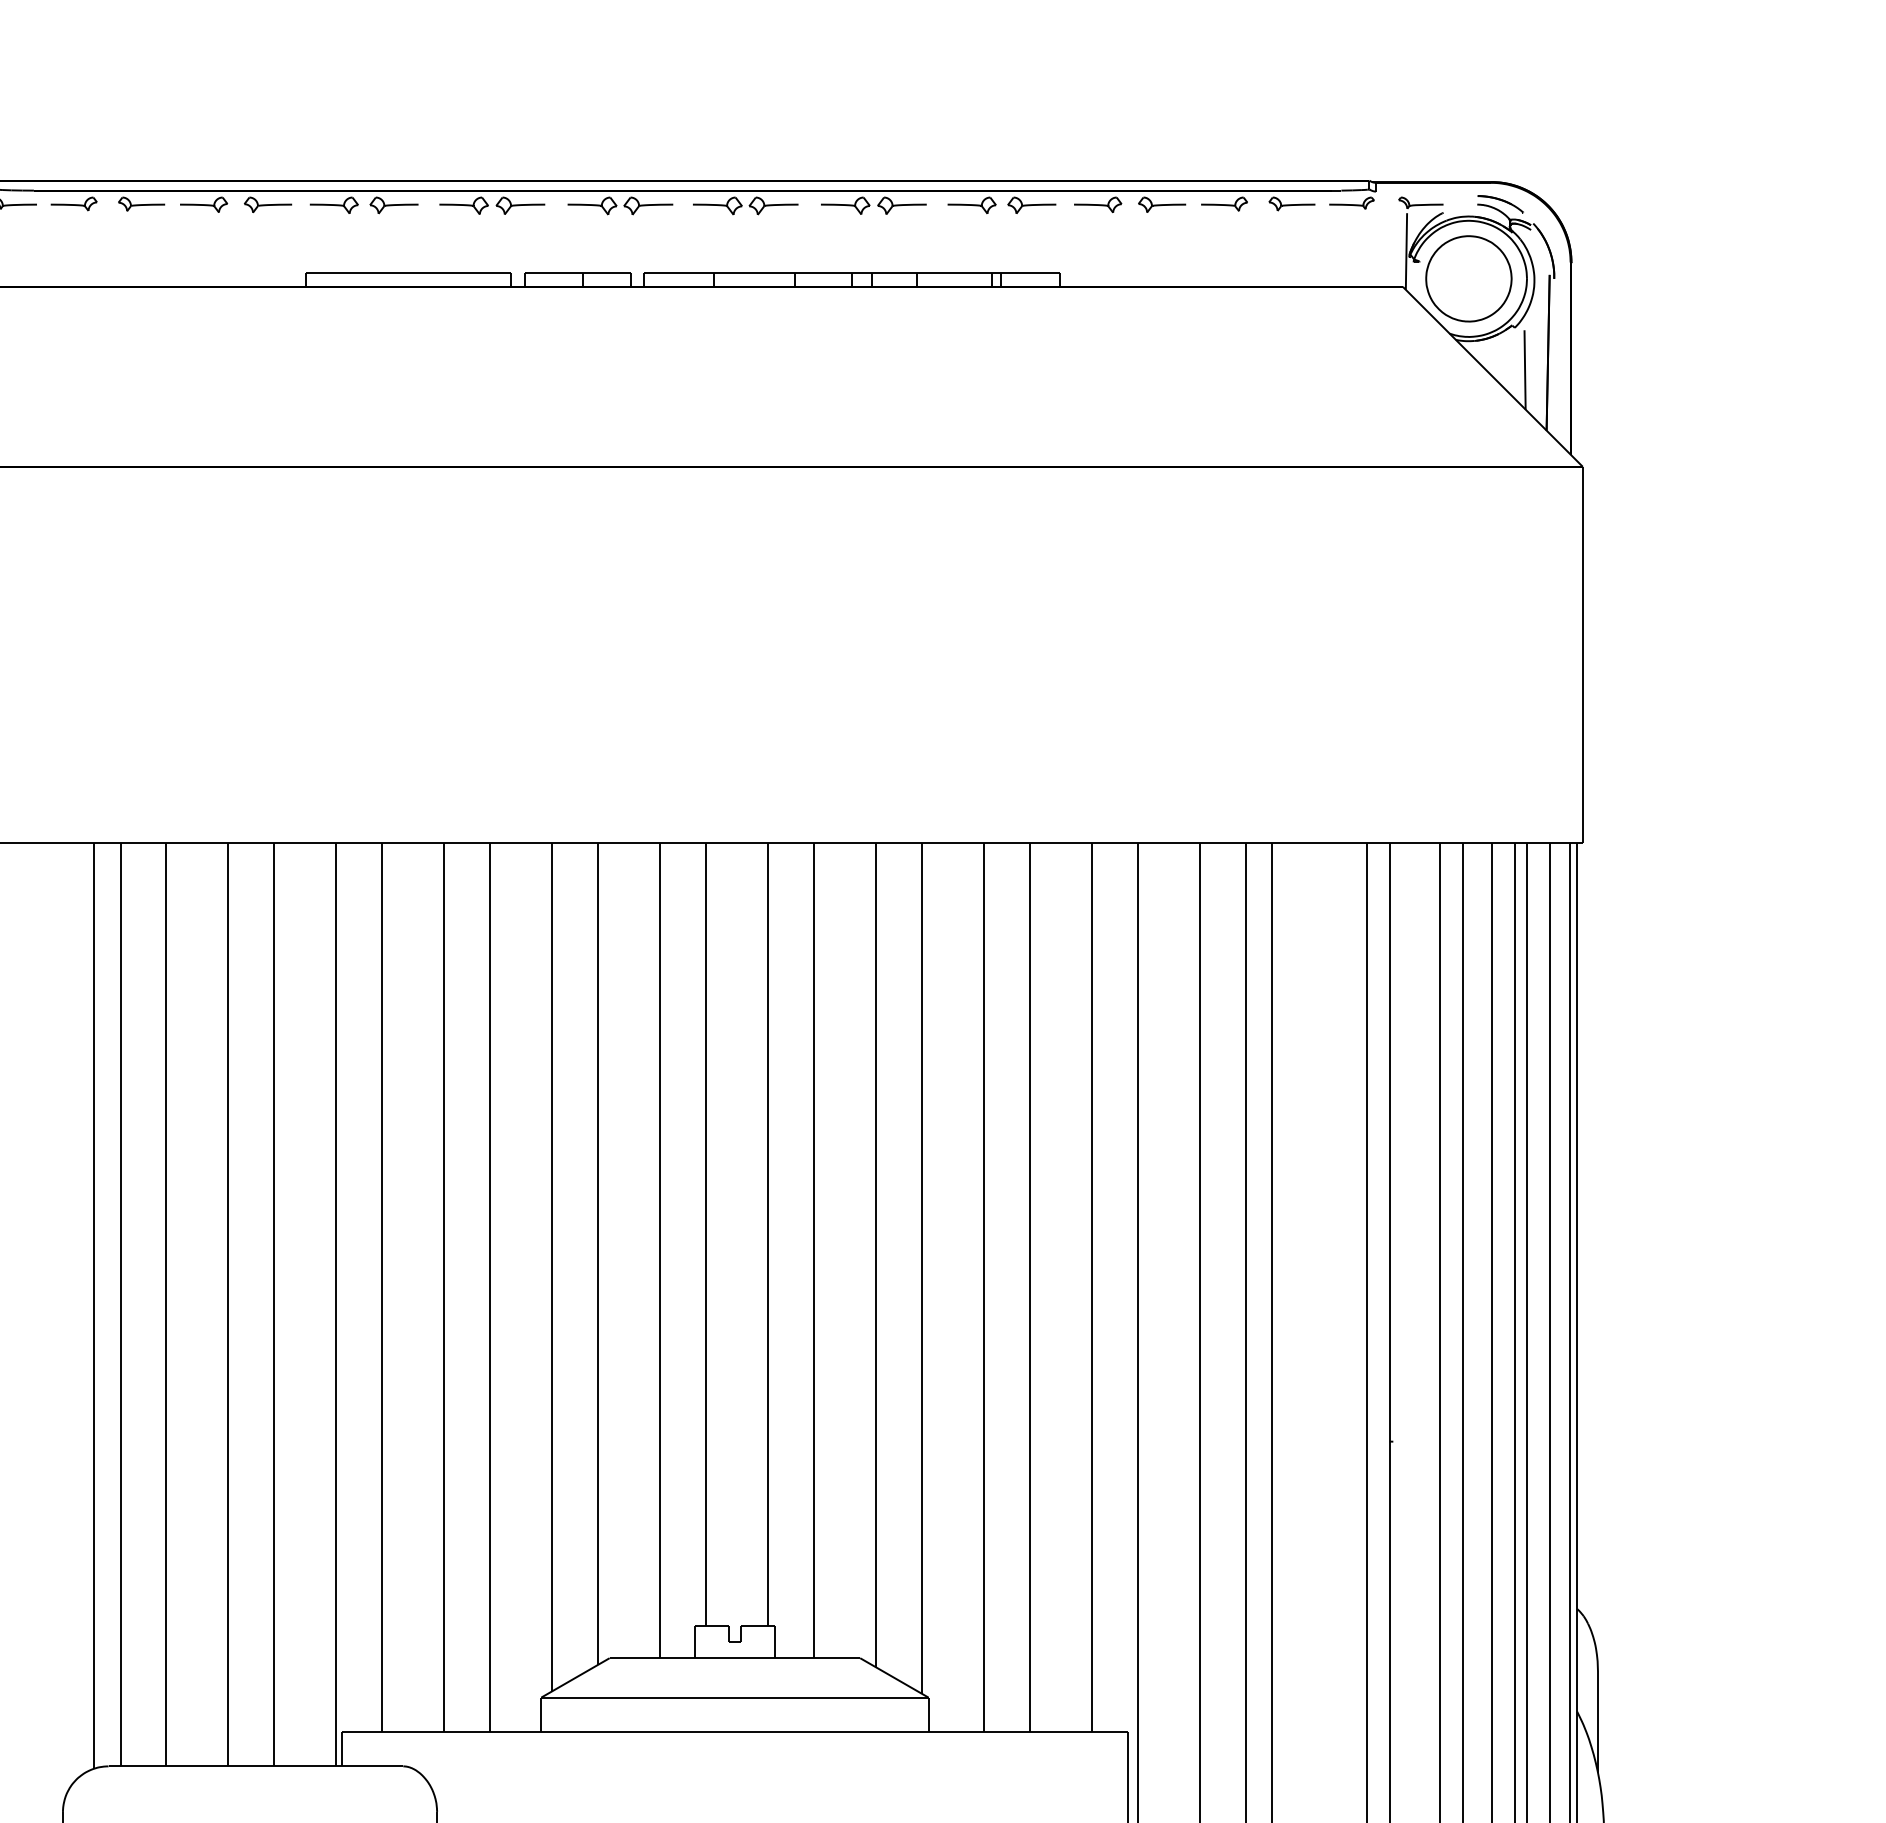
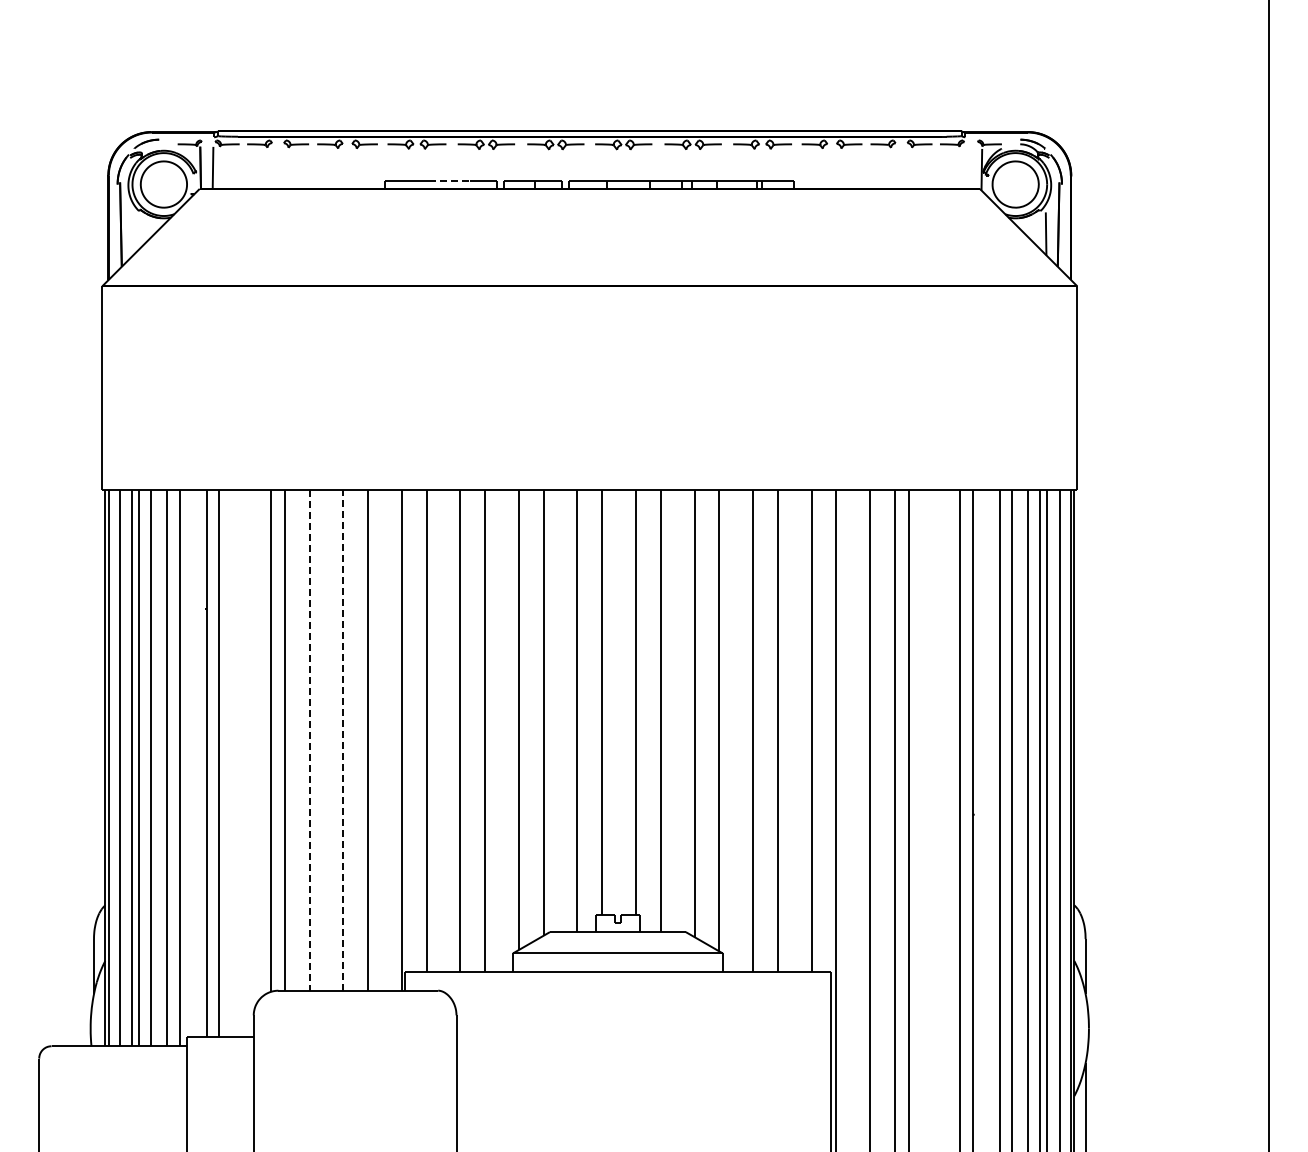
line: (424, 273) -> (449, 181), solid -> dashed
line: (228, 1302) -> (343, 739), solid -> dashed
line: (165, 1304) -> (309, 740), solid -> dashed

